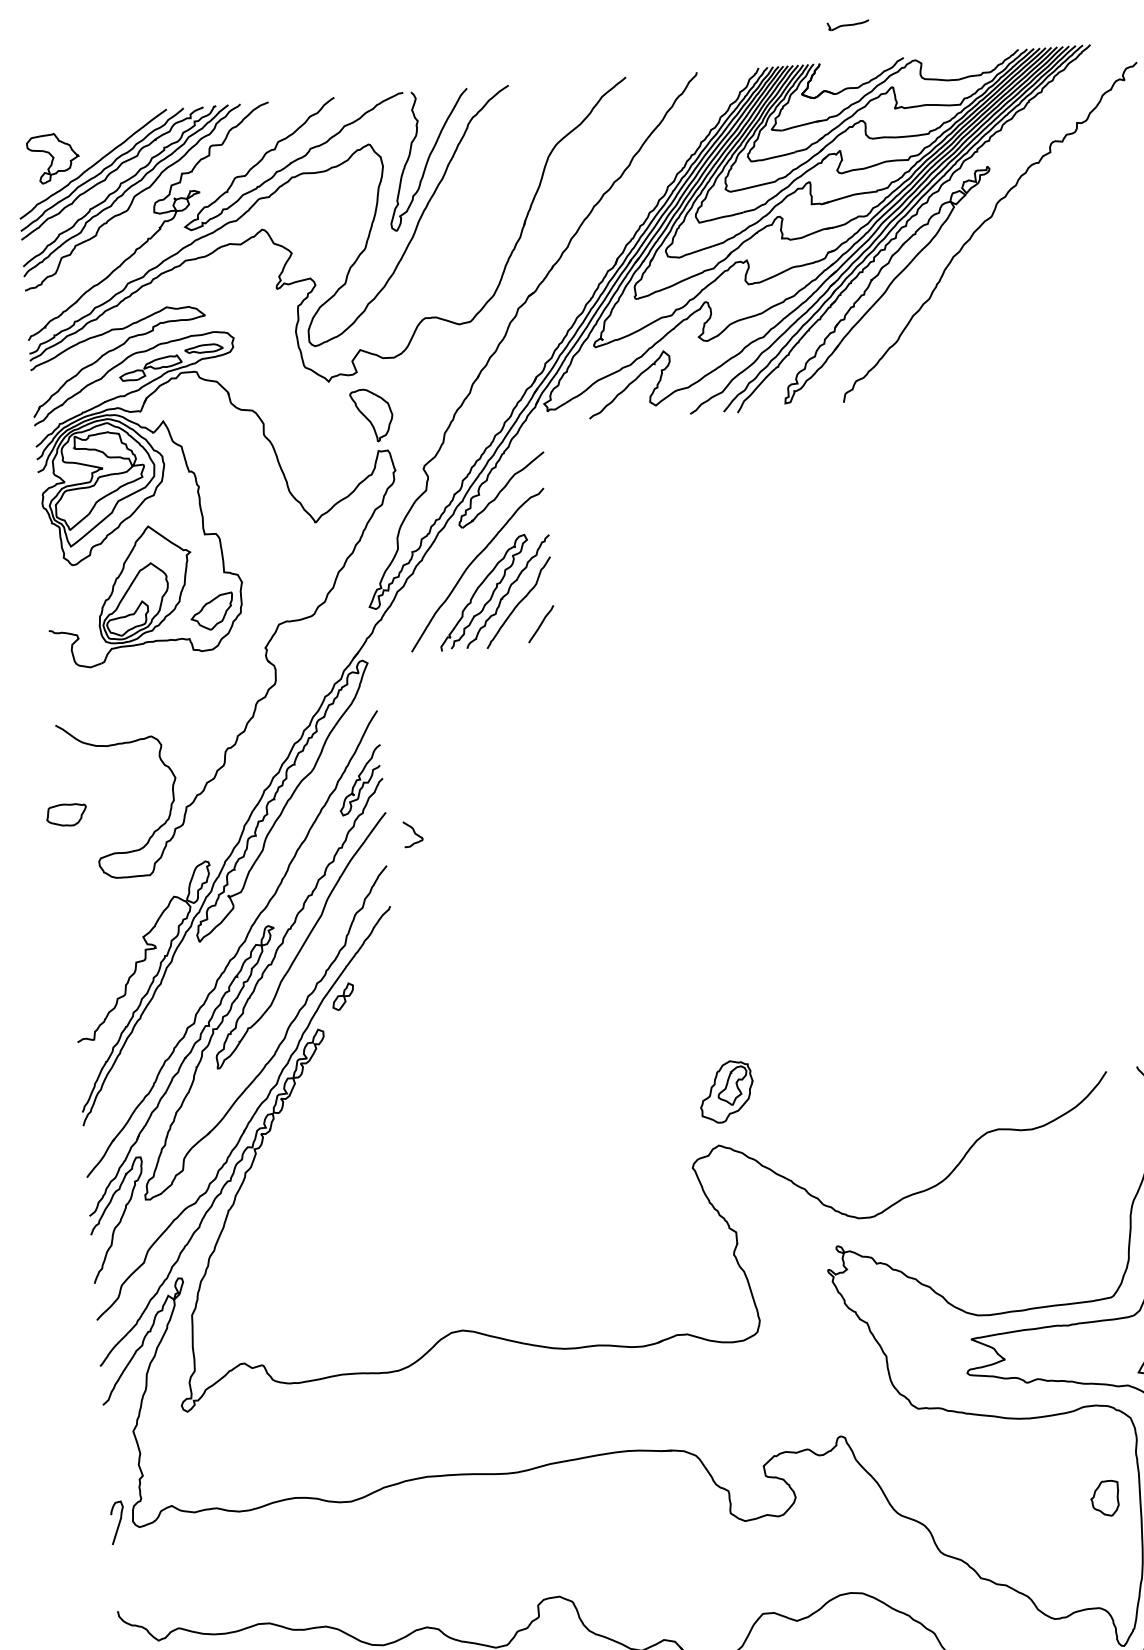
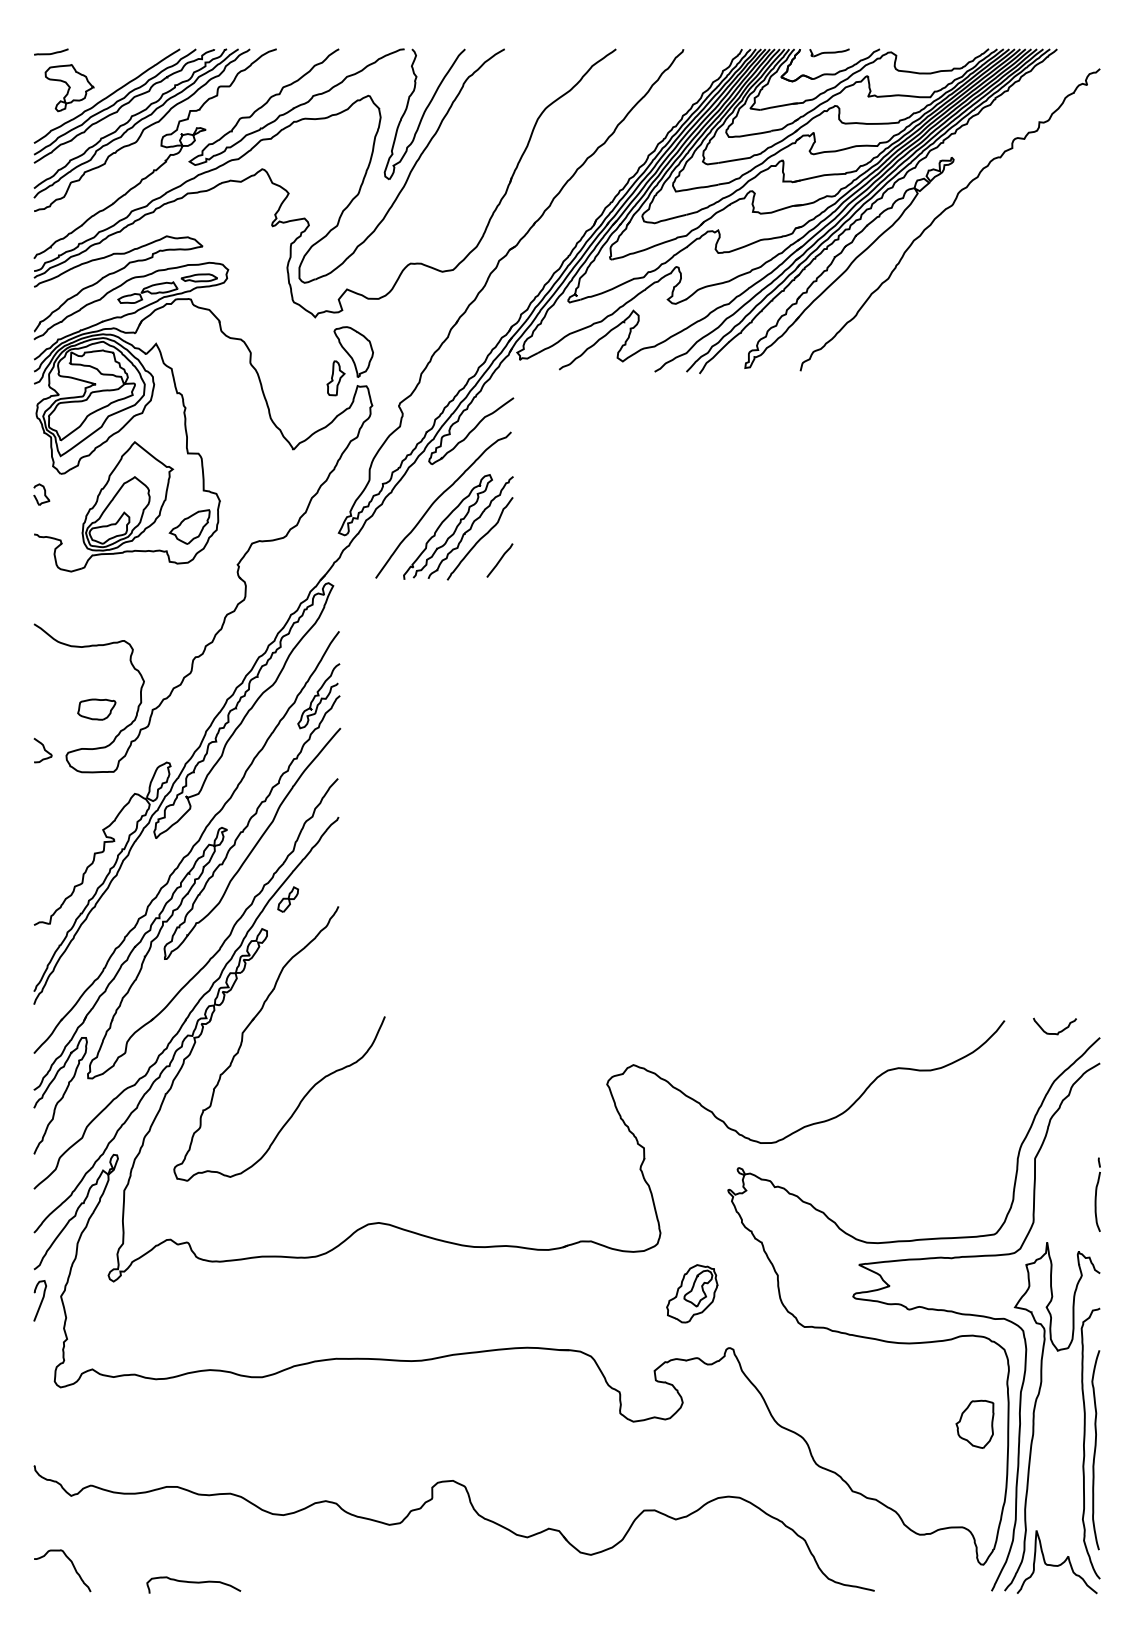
part: (848, 24) -> (829, 52), moved
curve: (32, 122) -> (52, 52), added
part: (354, 444) -> (335, 378), added
part: (53, 588) -> (41, 494), added
part: (66, 815) -> (96, 709), moved
curve: (413, 833) -> (43, 749), moved
part: (726, 1091) -> (692, 1293), moved
part: (314, 1128) -> (252, 1022), added
part: (1104, 1497) -> (974, 1423), size x1.43
curve: (117, 1523) -> (40, 1301), moved

